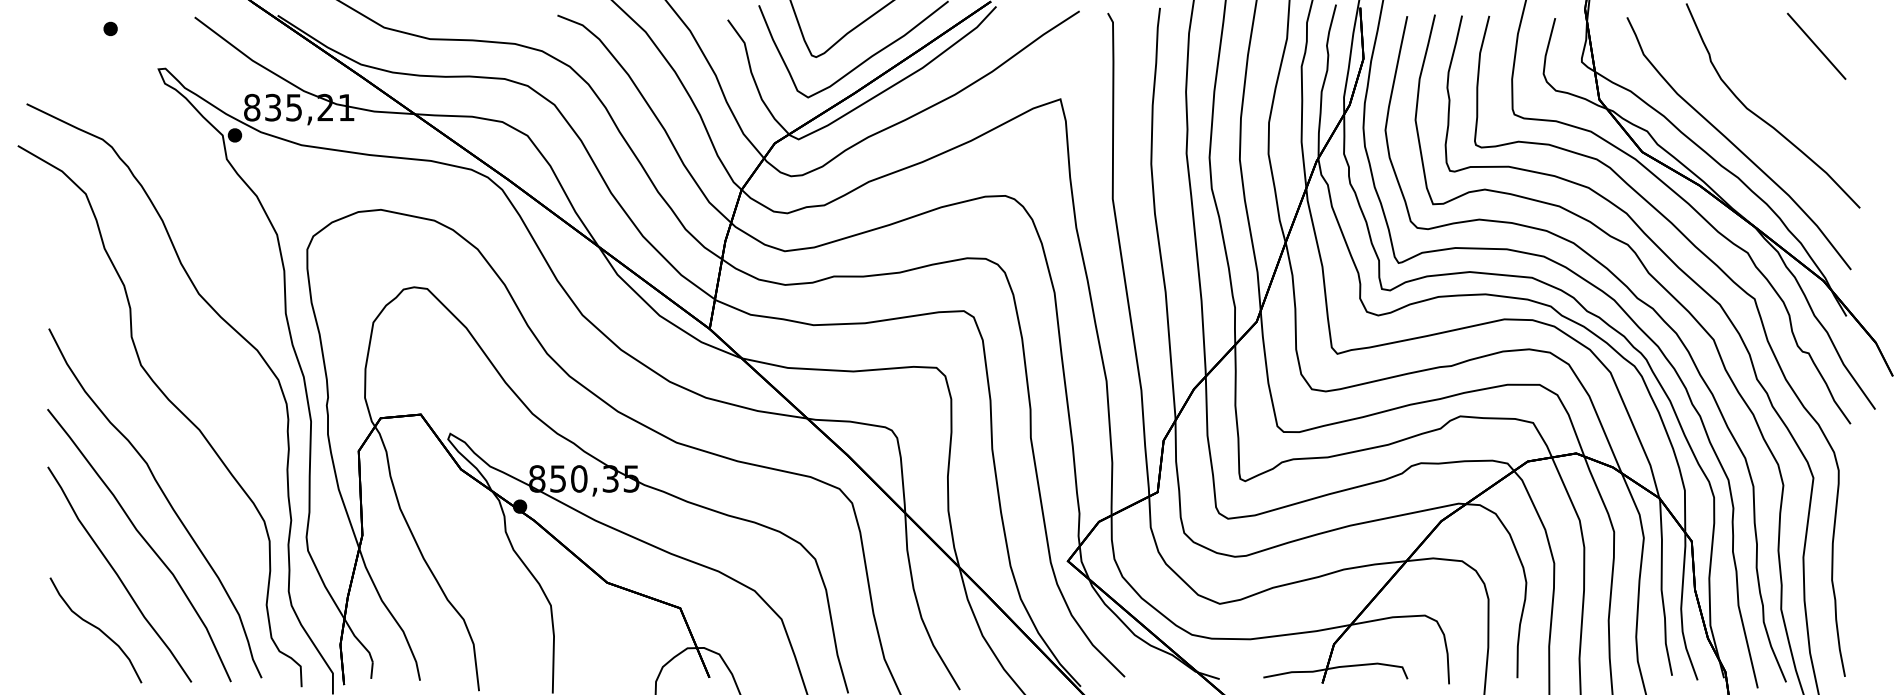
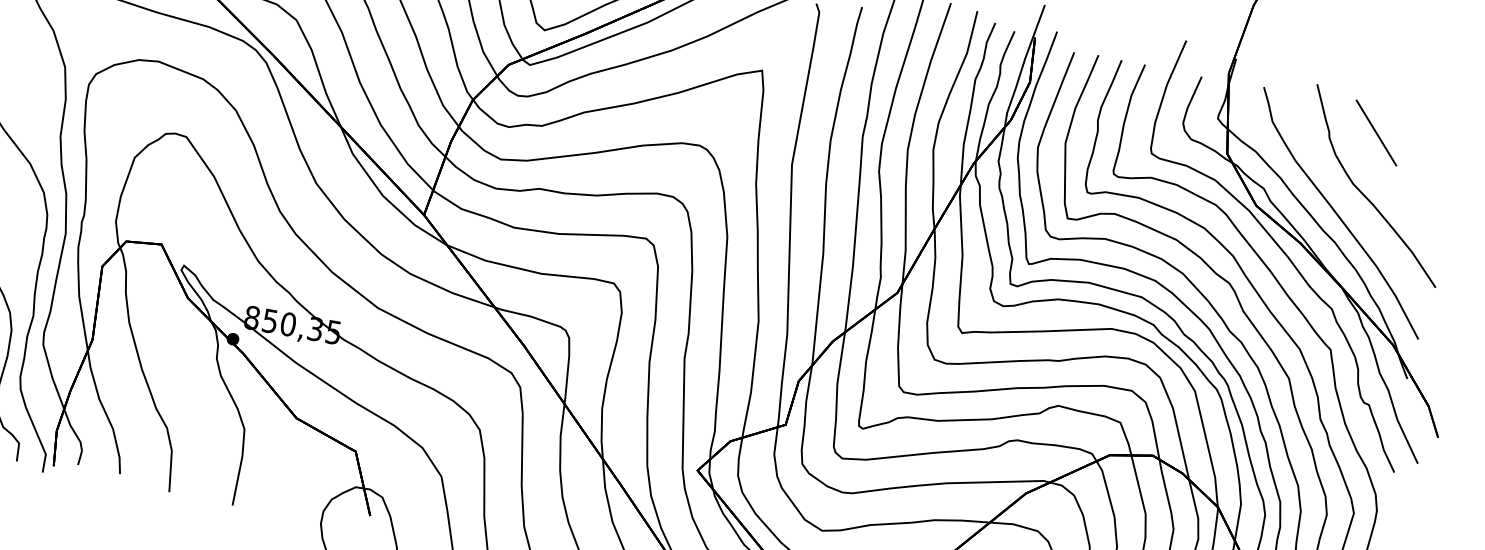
line: (1816, 45) -> (1376, 132), moved

